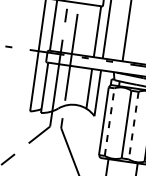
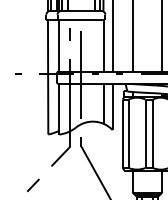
line: (109, 121) -> (128, 133), dashed -> solid
line: (133, 126) -> (152, 134), dashed -> solid

